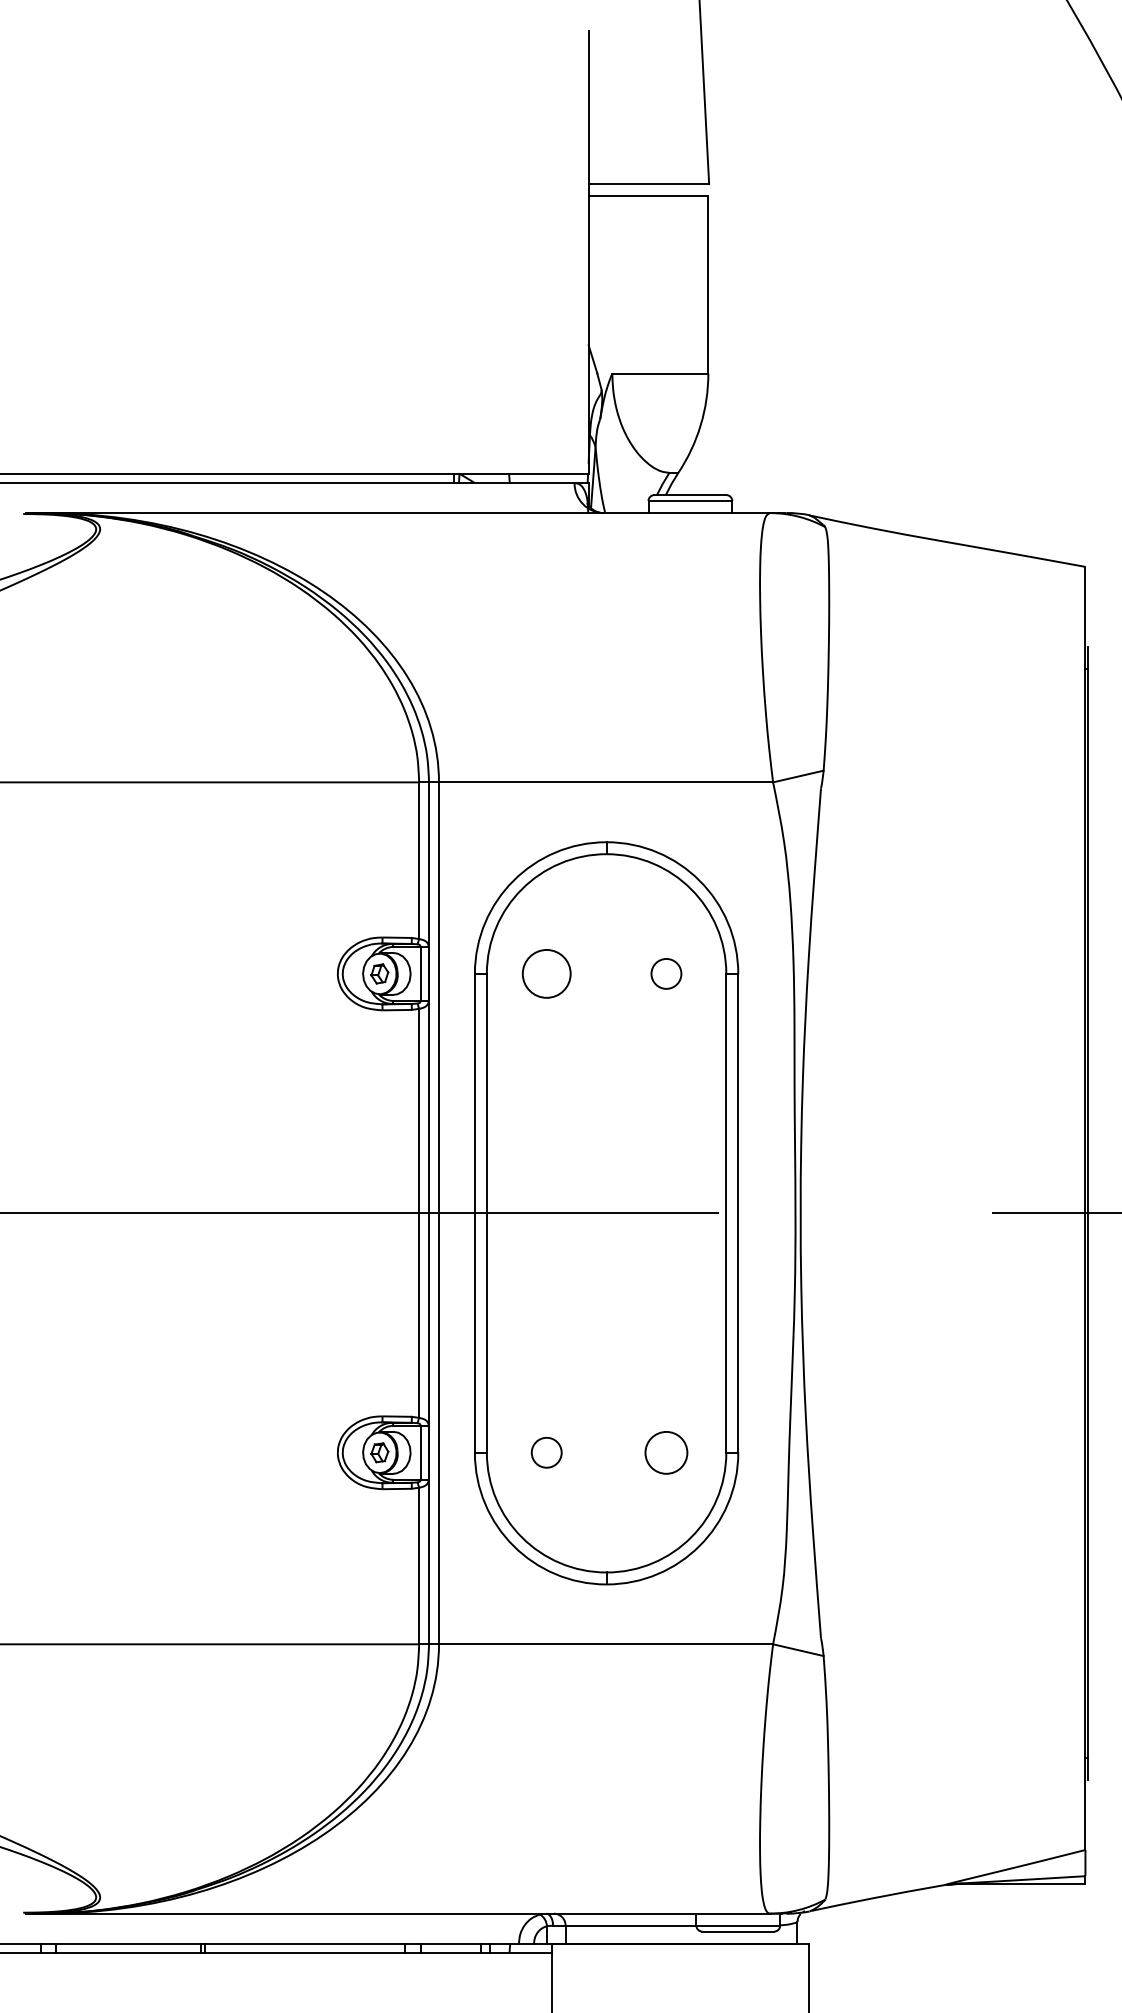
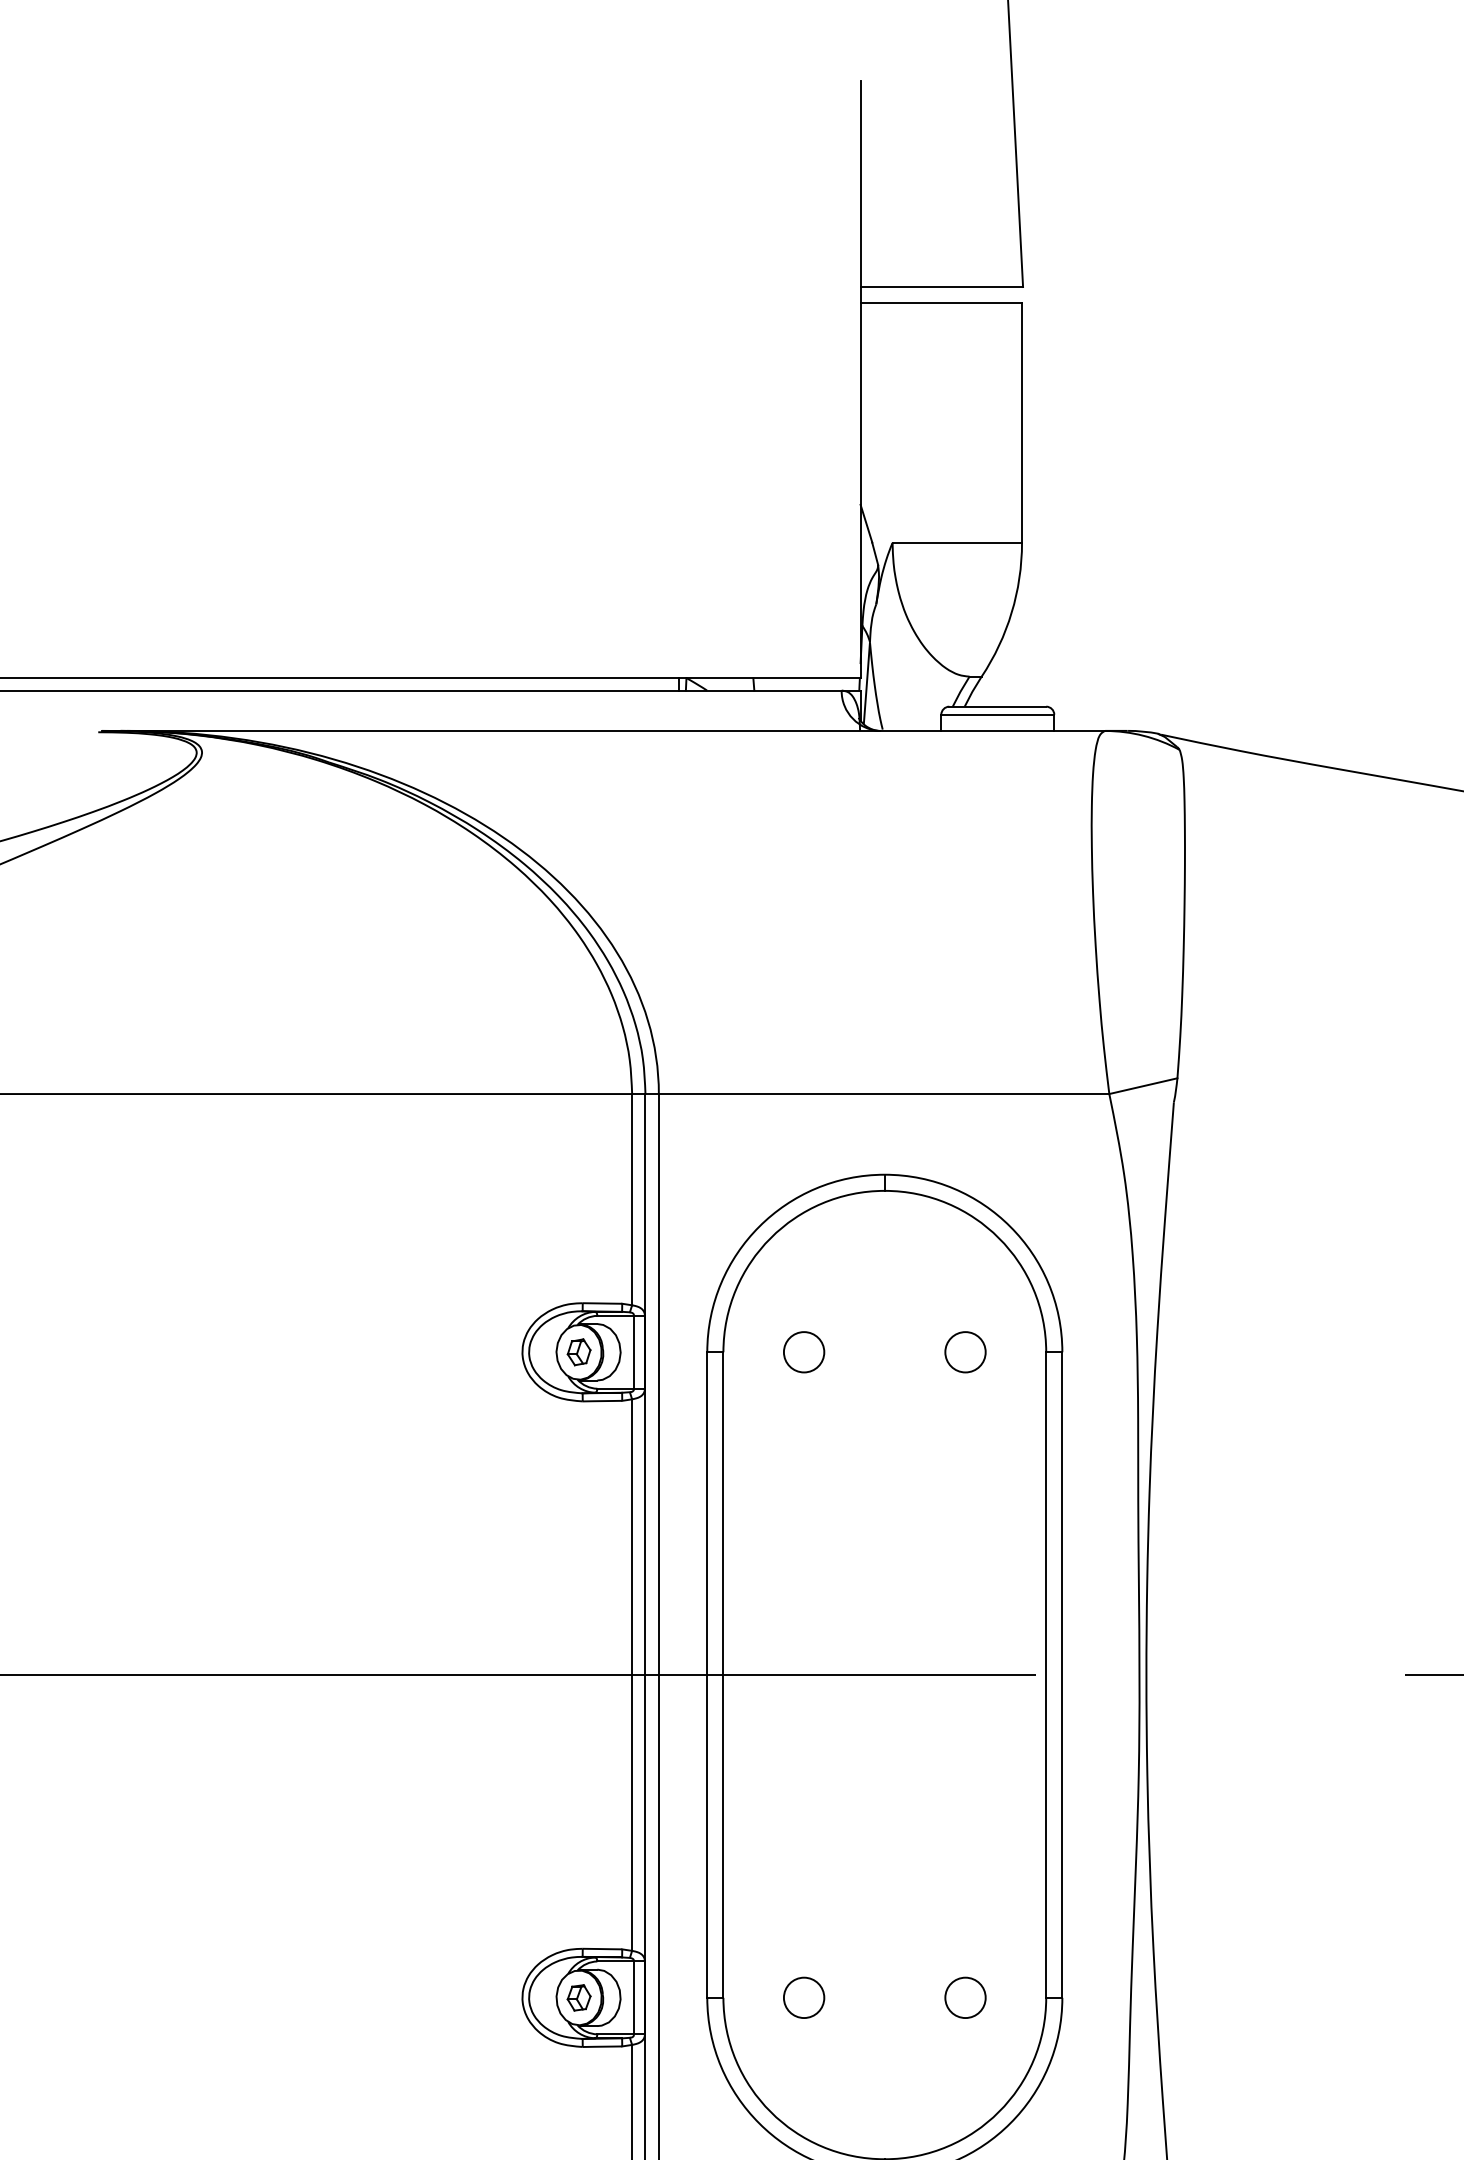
circle: (546, 973) -> (803, 1351), size x0.62
circle: (666, 1452) -> (965, 1997), size x0.71

